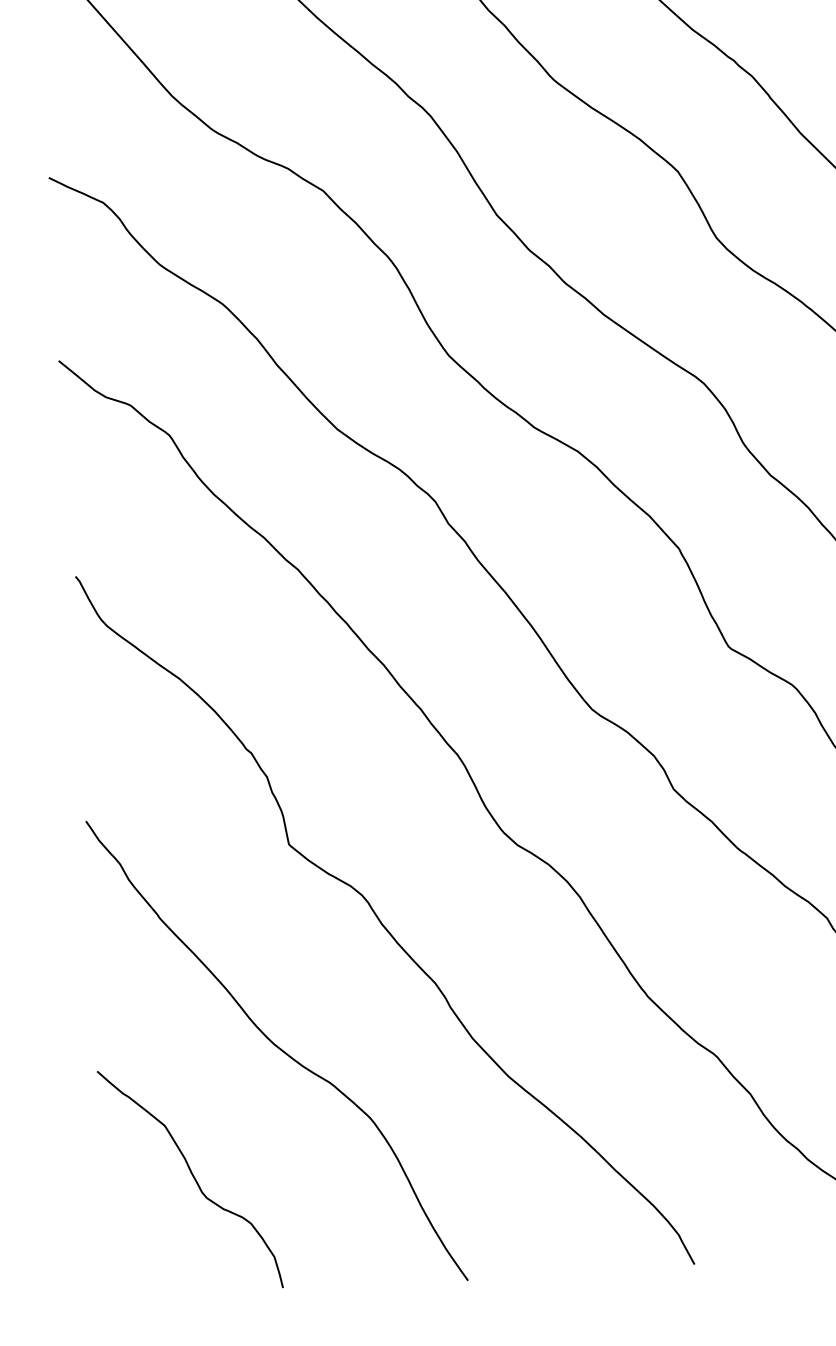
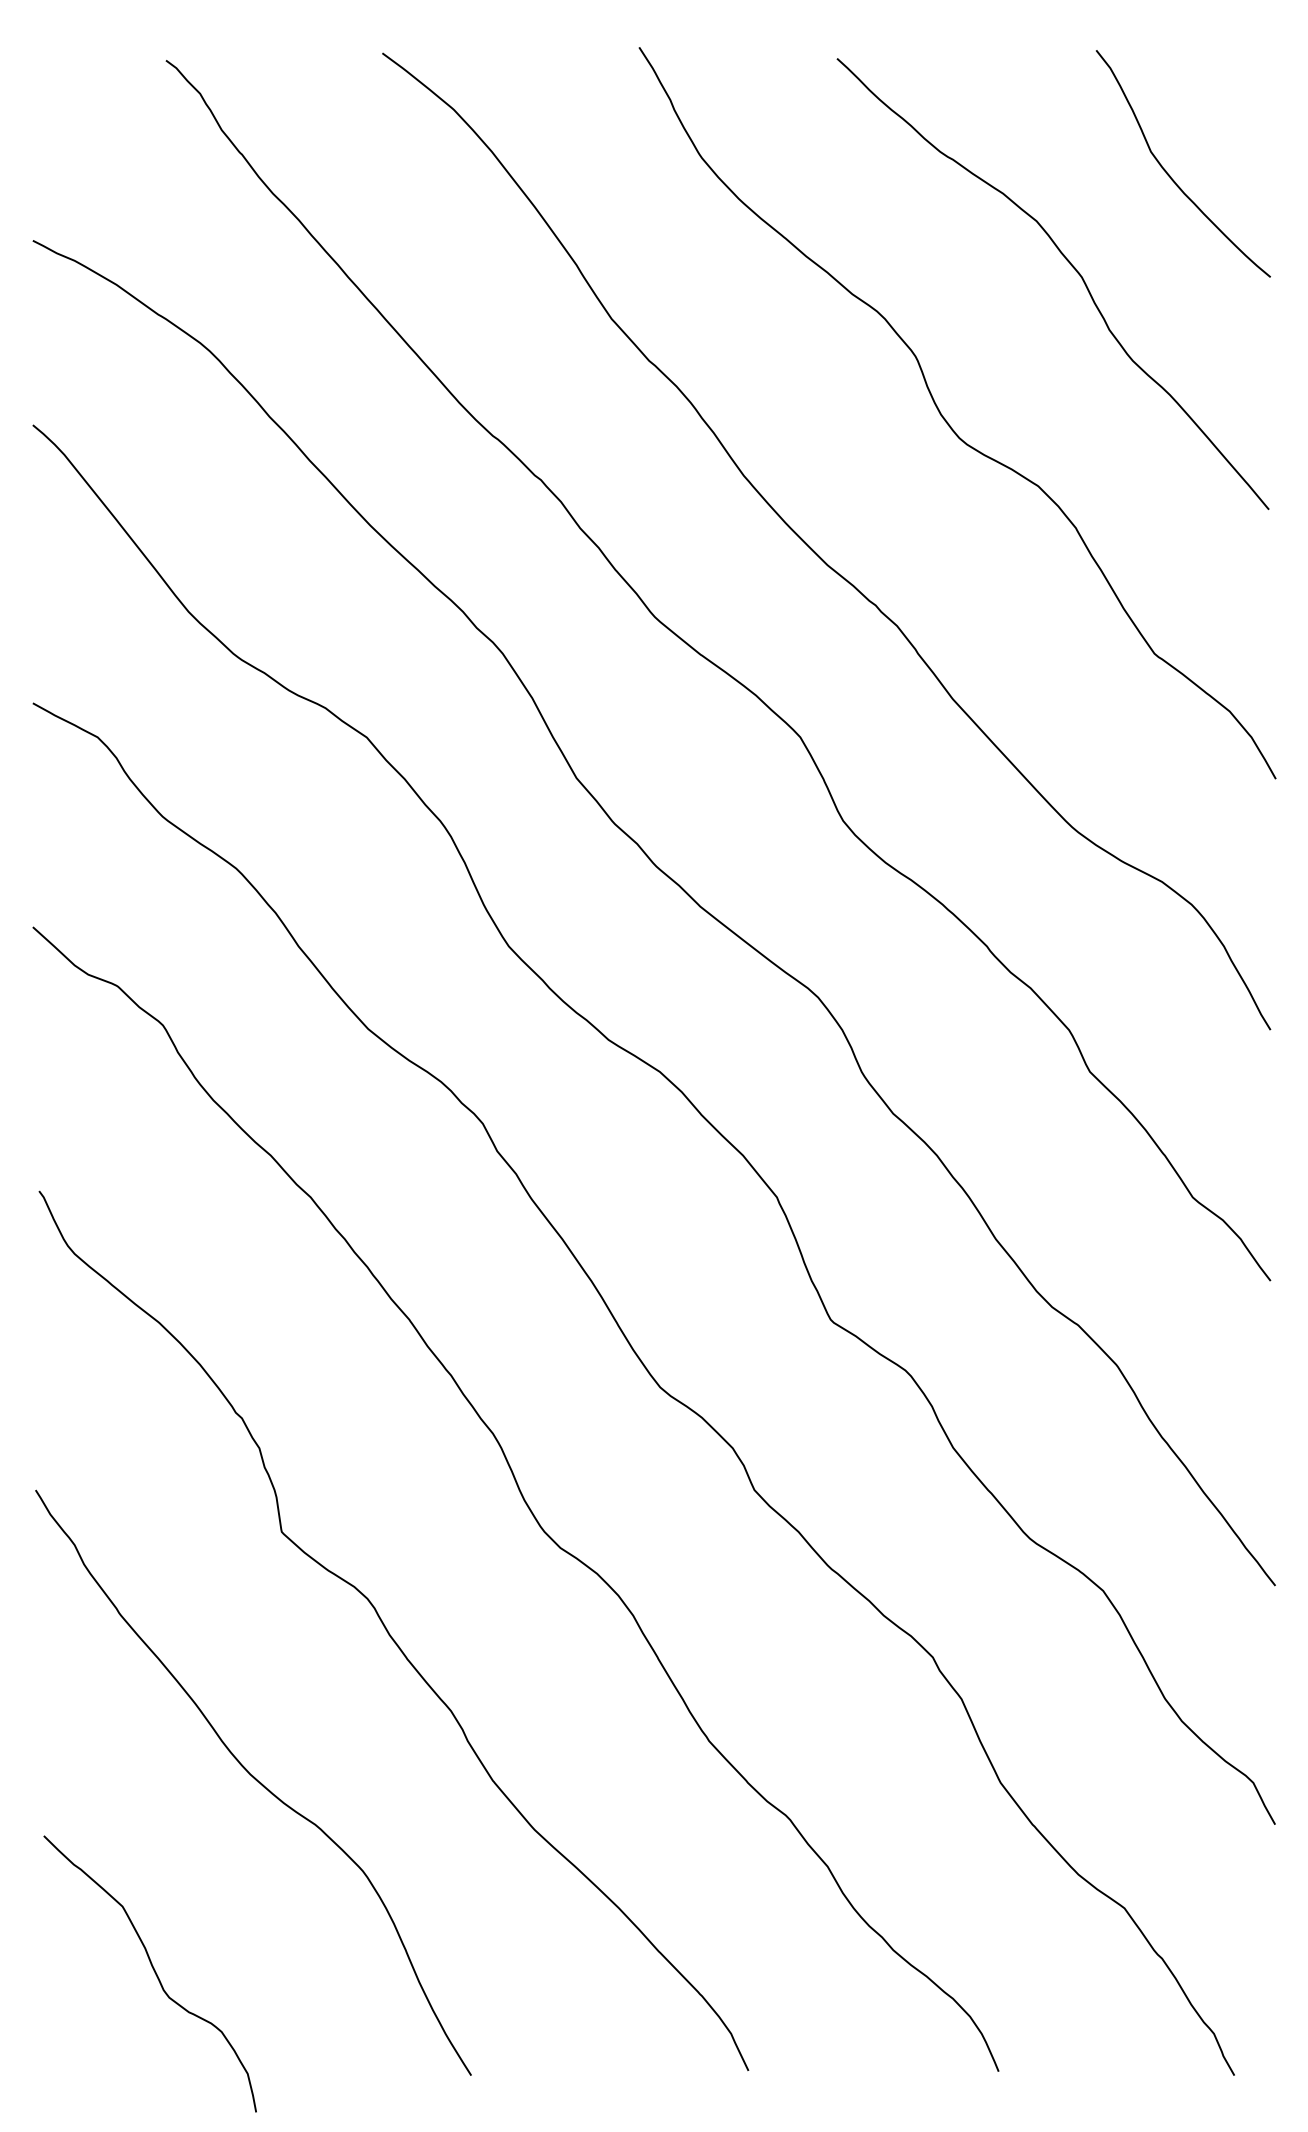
curve: (192, 1176) -> (153, 1970), moved

